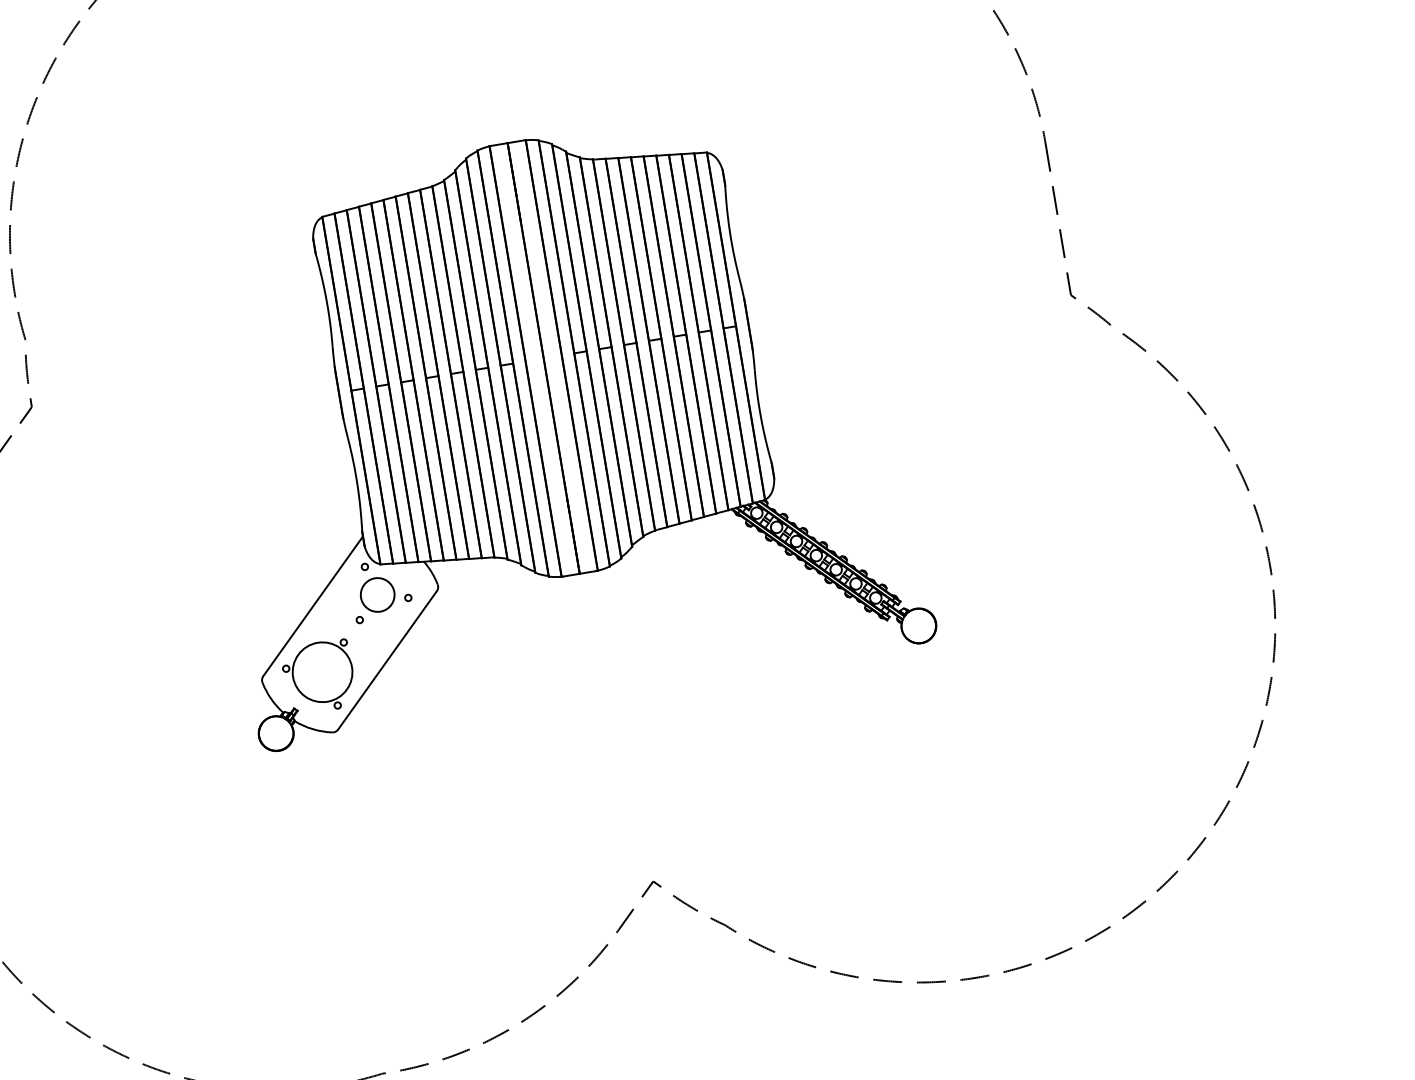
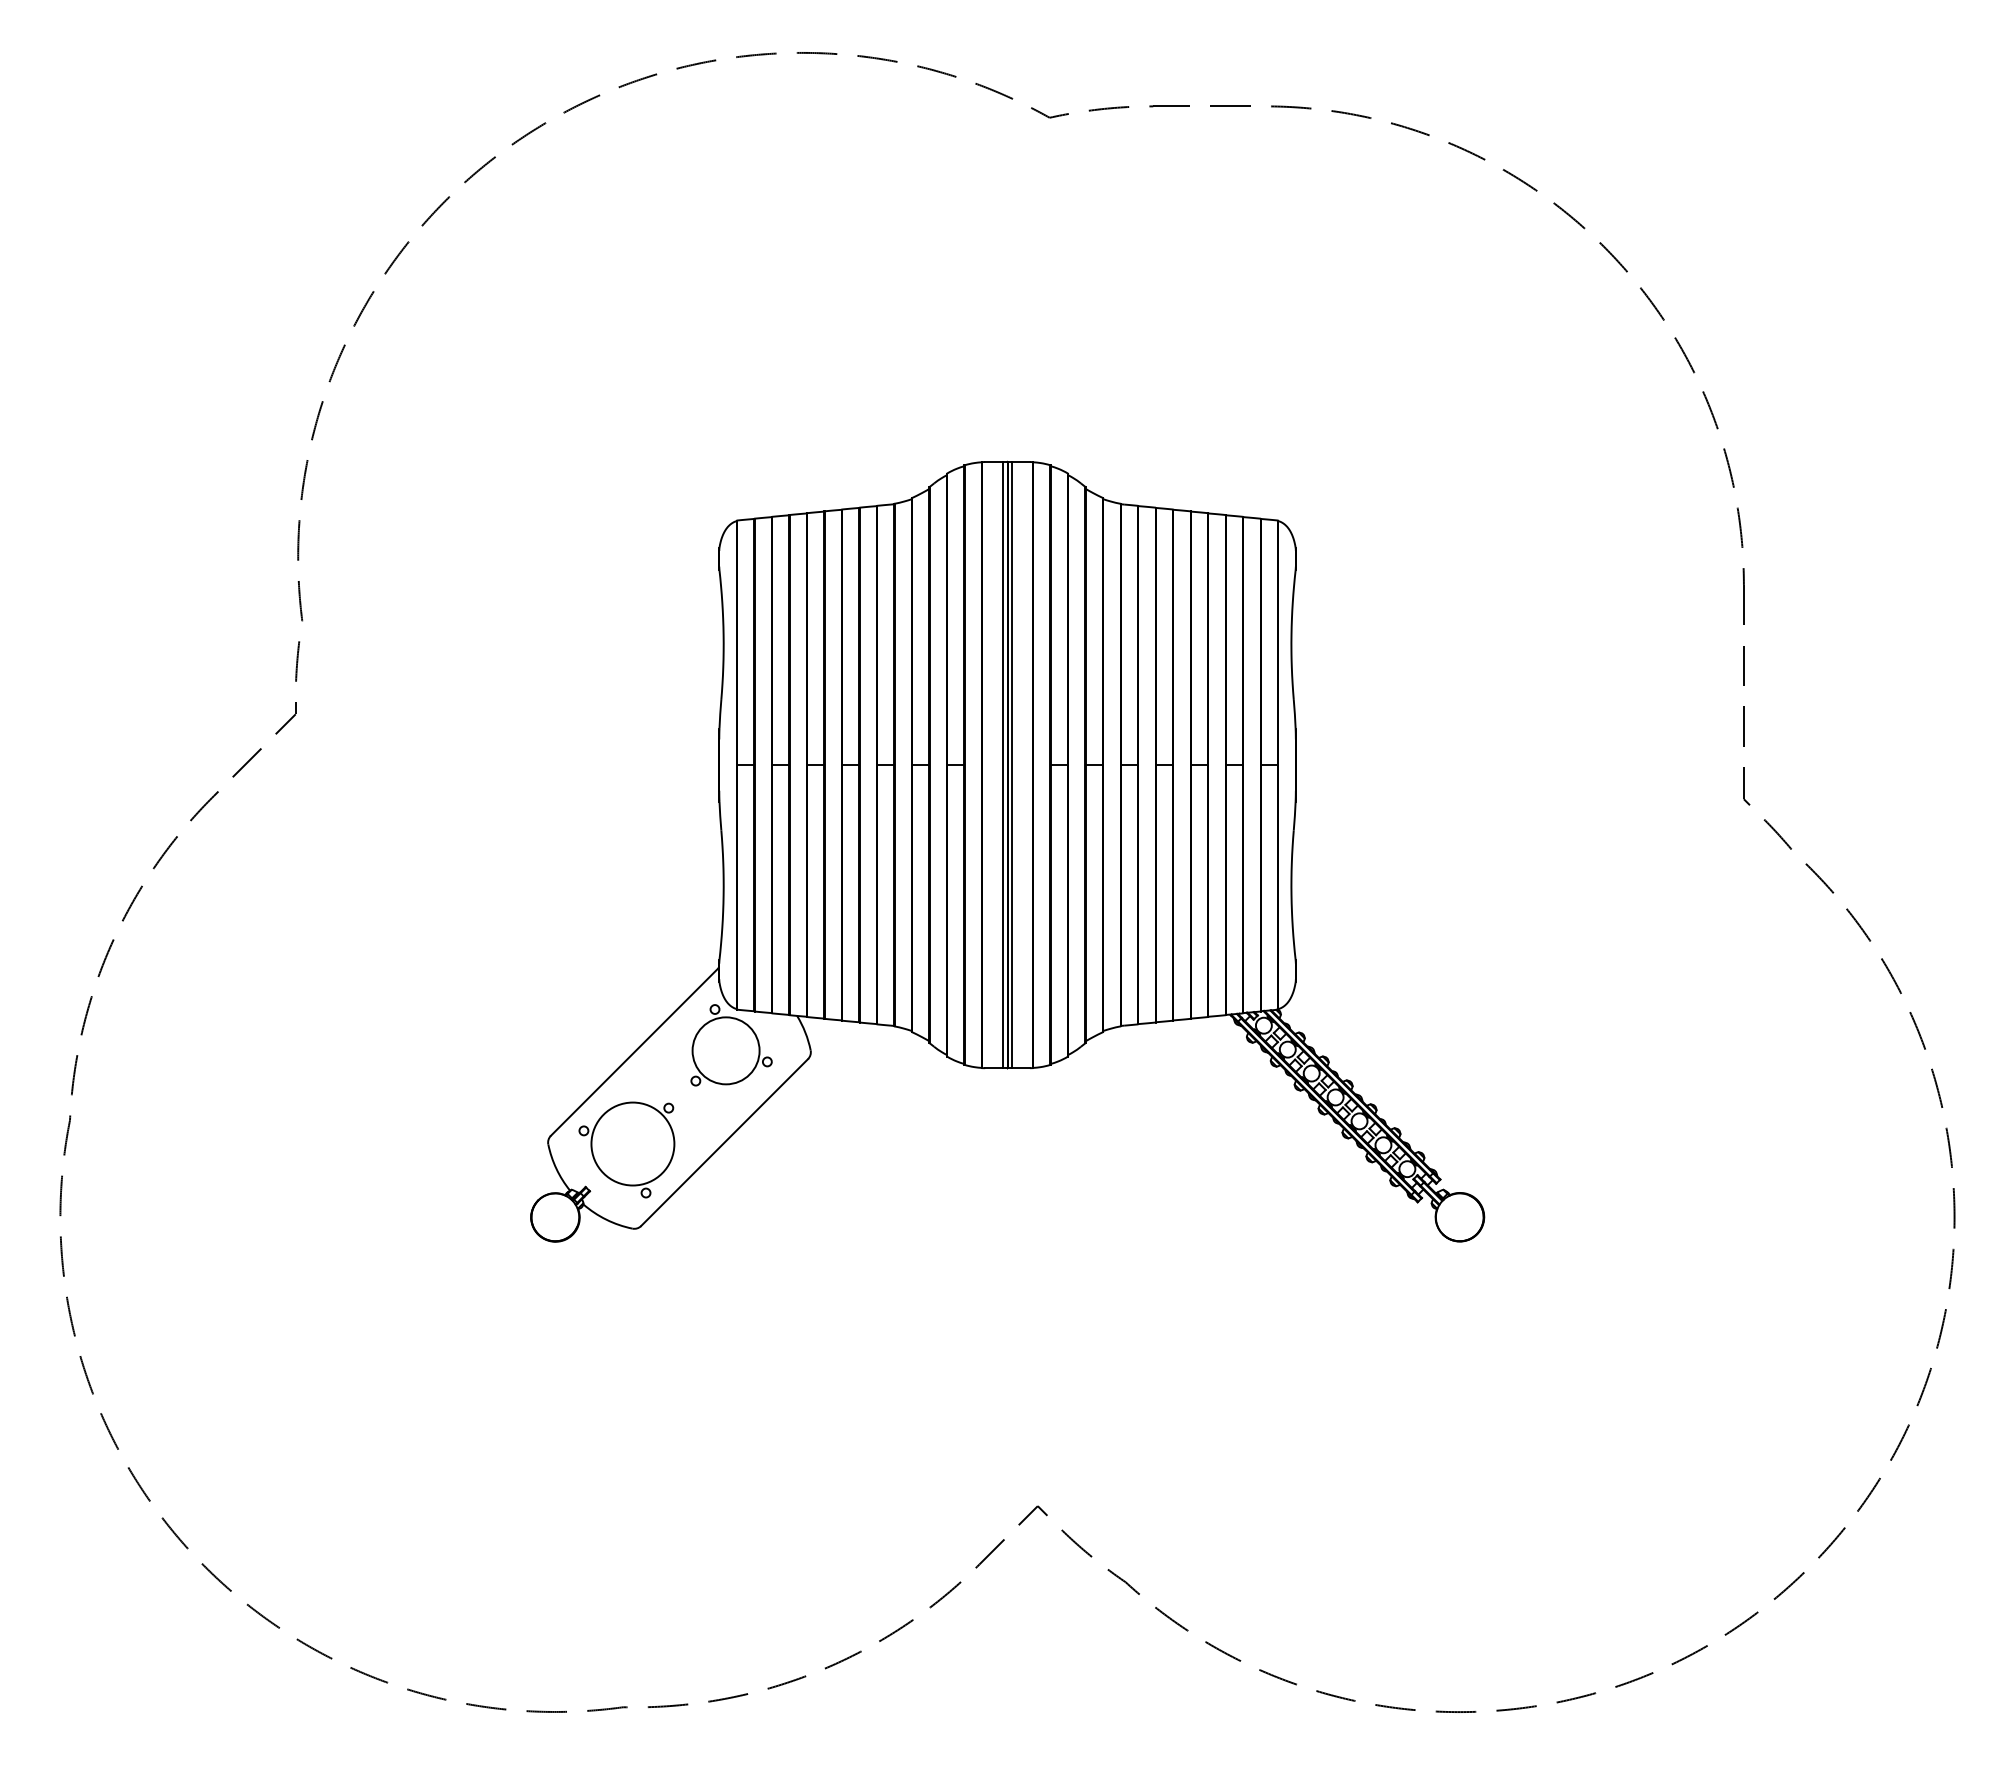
line: (546, 358) -> (1011, 765), added
line: (540, 359) -> (1003, 765), added
circle: (377, 594) -> (725, 1050), size x1.43

